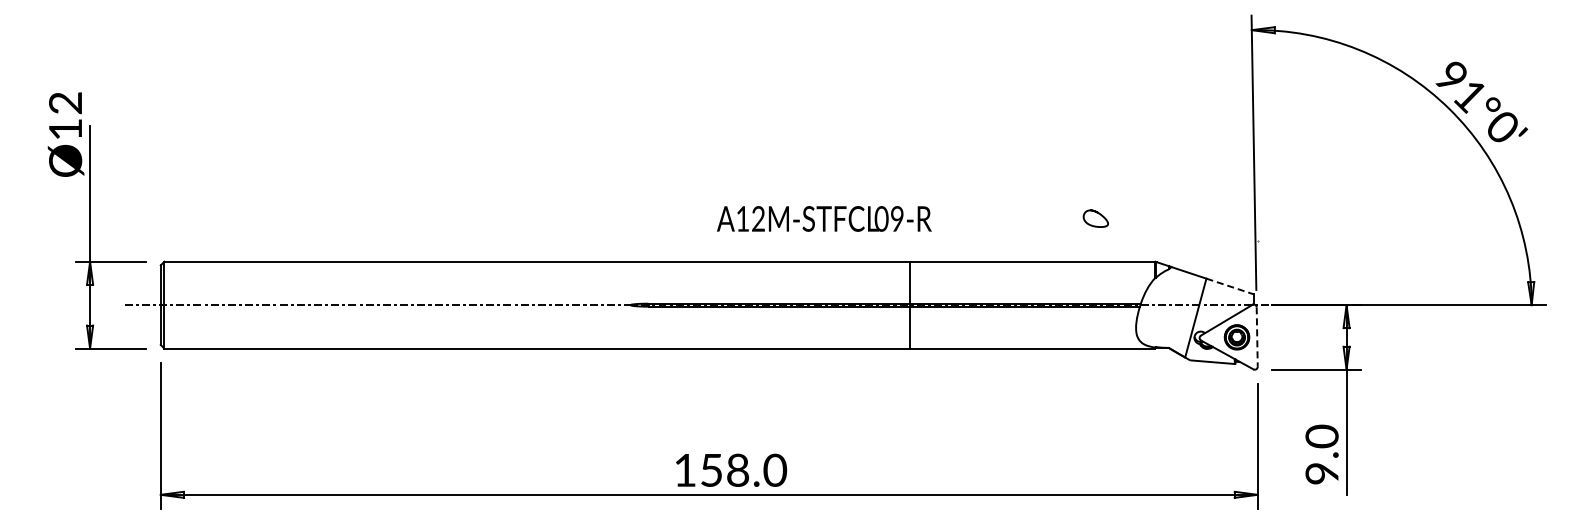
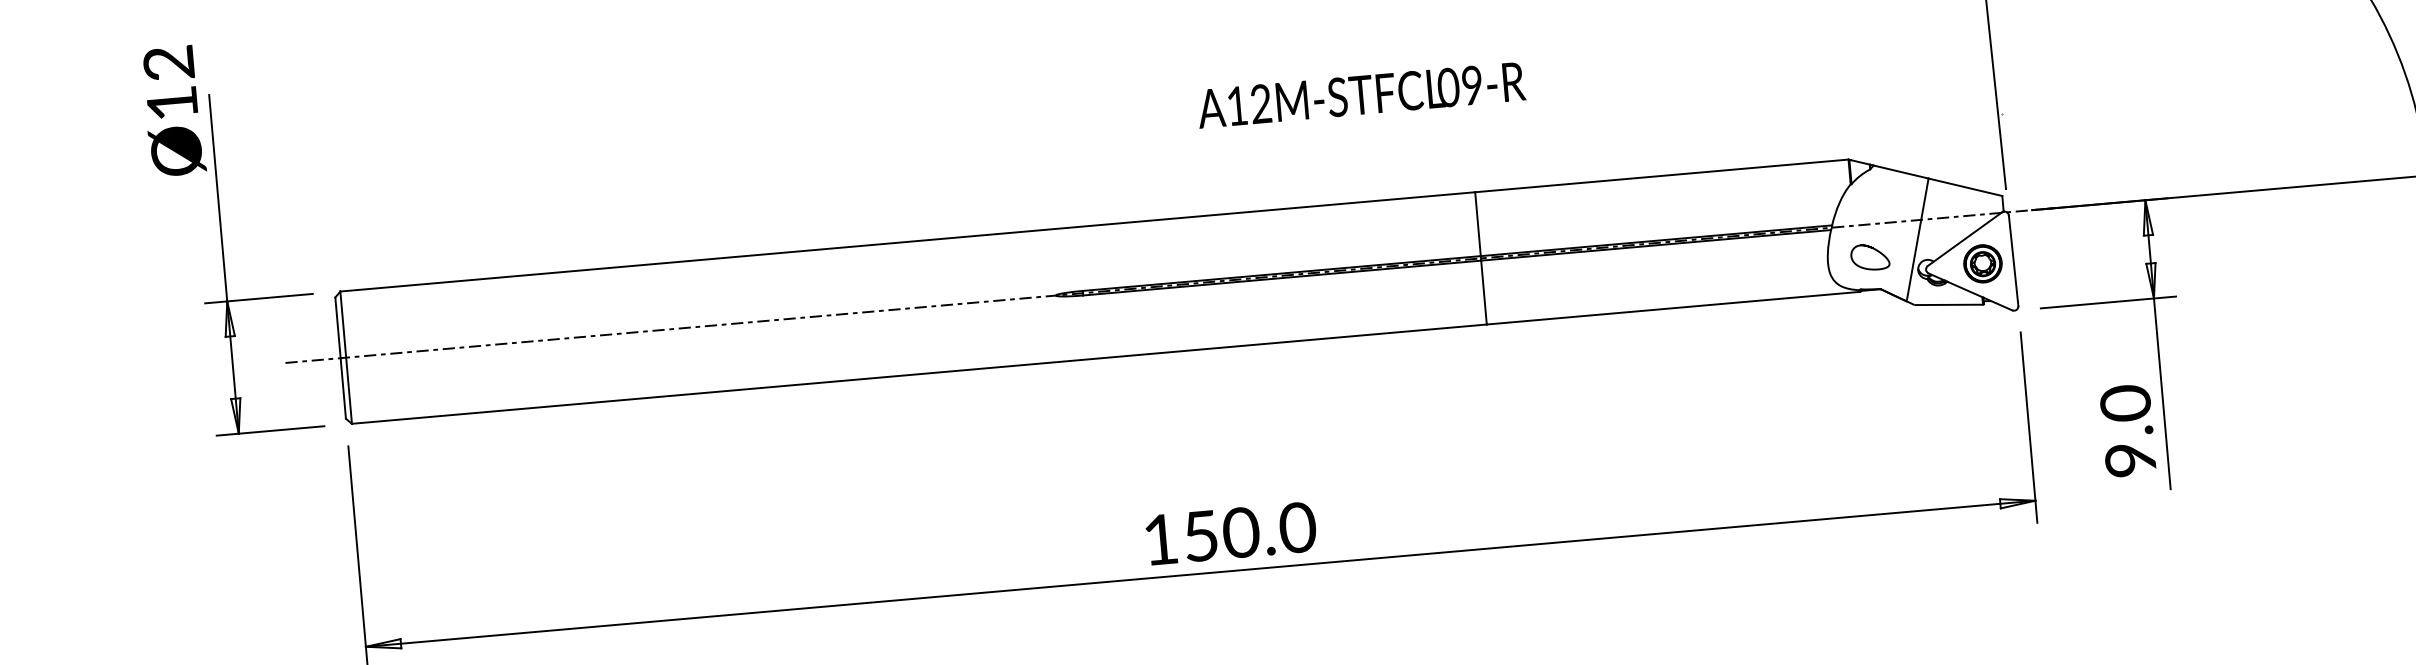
curve: (1098, 214) -> (1873, 250), moved
text: (824, 218) -> (1361, 94), moved
line: (1230, 286) -> (1966, 187), dashed -> solid
line: (1257, 337) -> (2014, 261), dashed -> solid
text: (737, 470) -> (1240, 532), 158.0 -> 150.0

